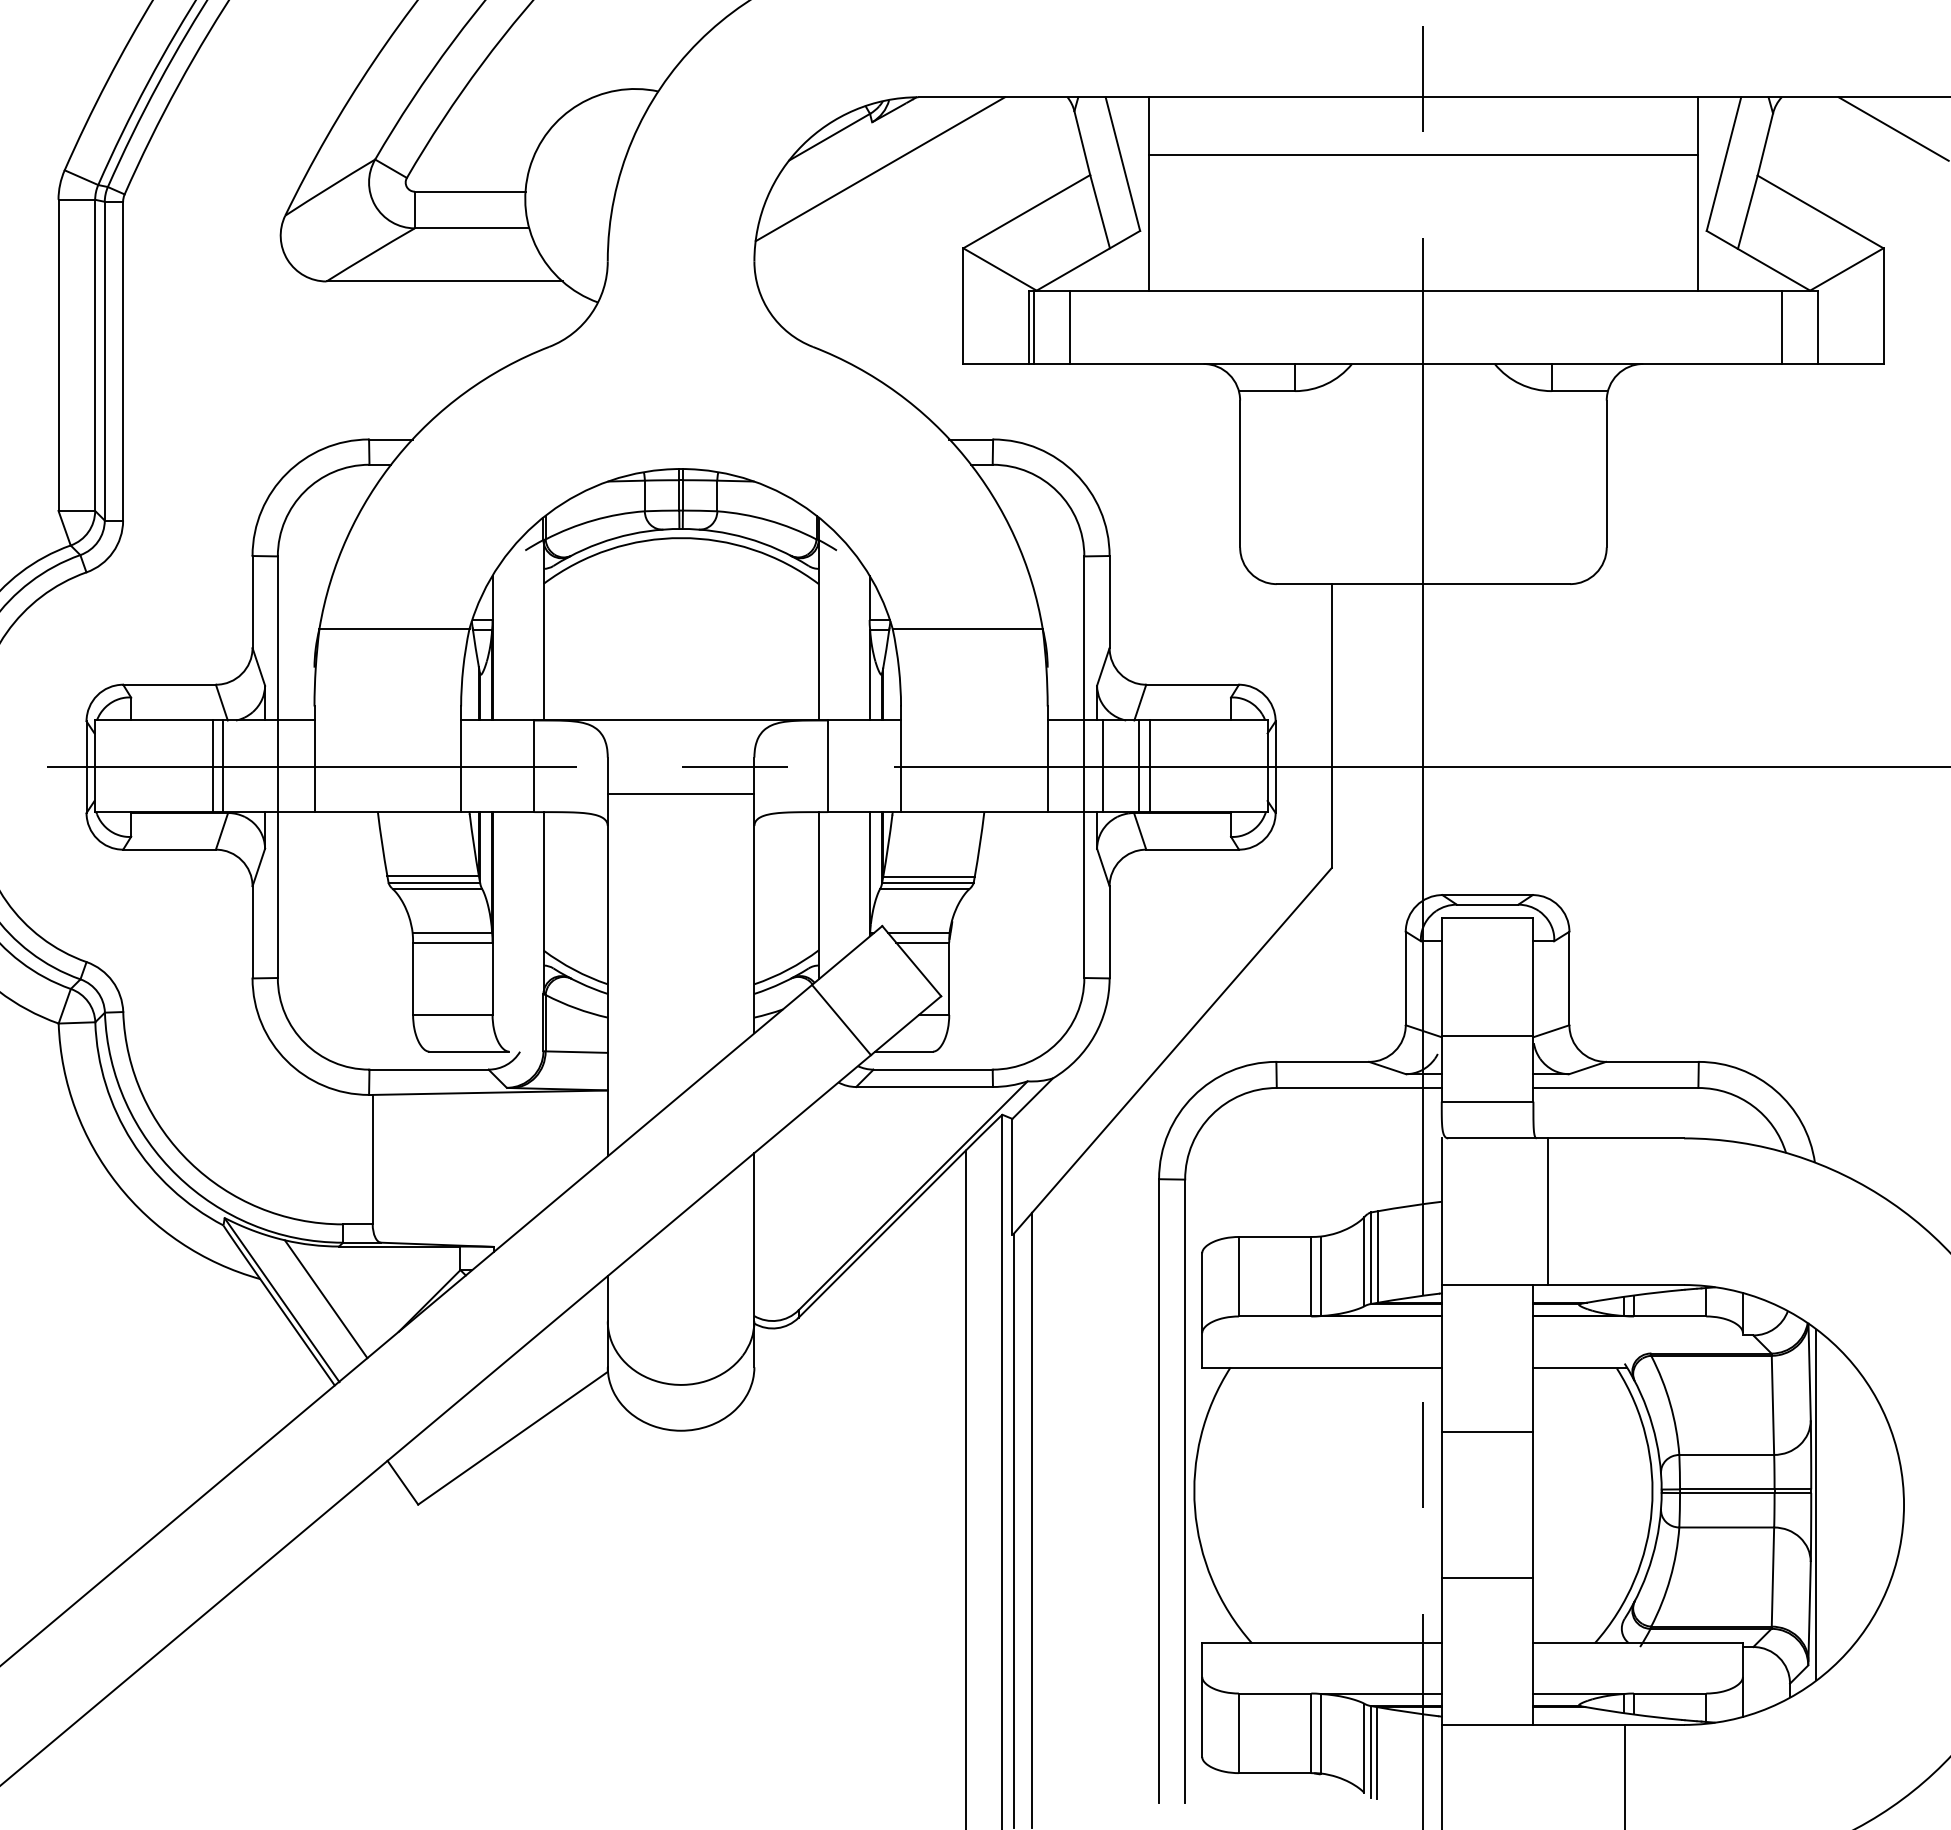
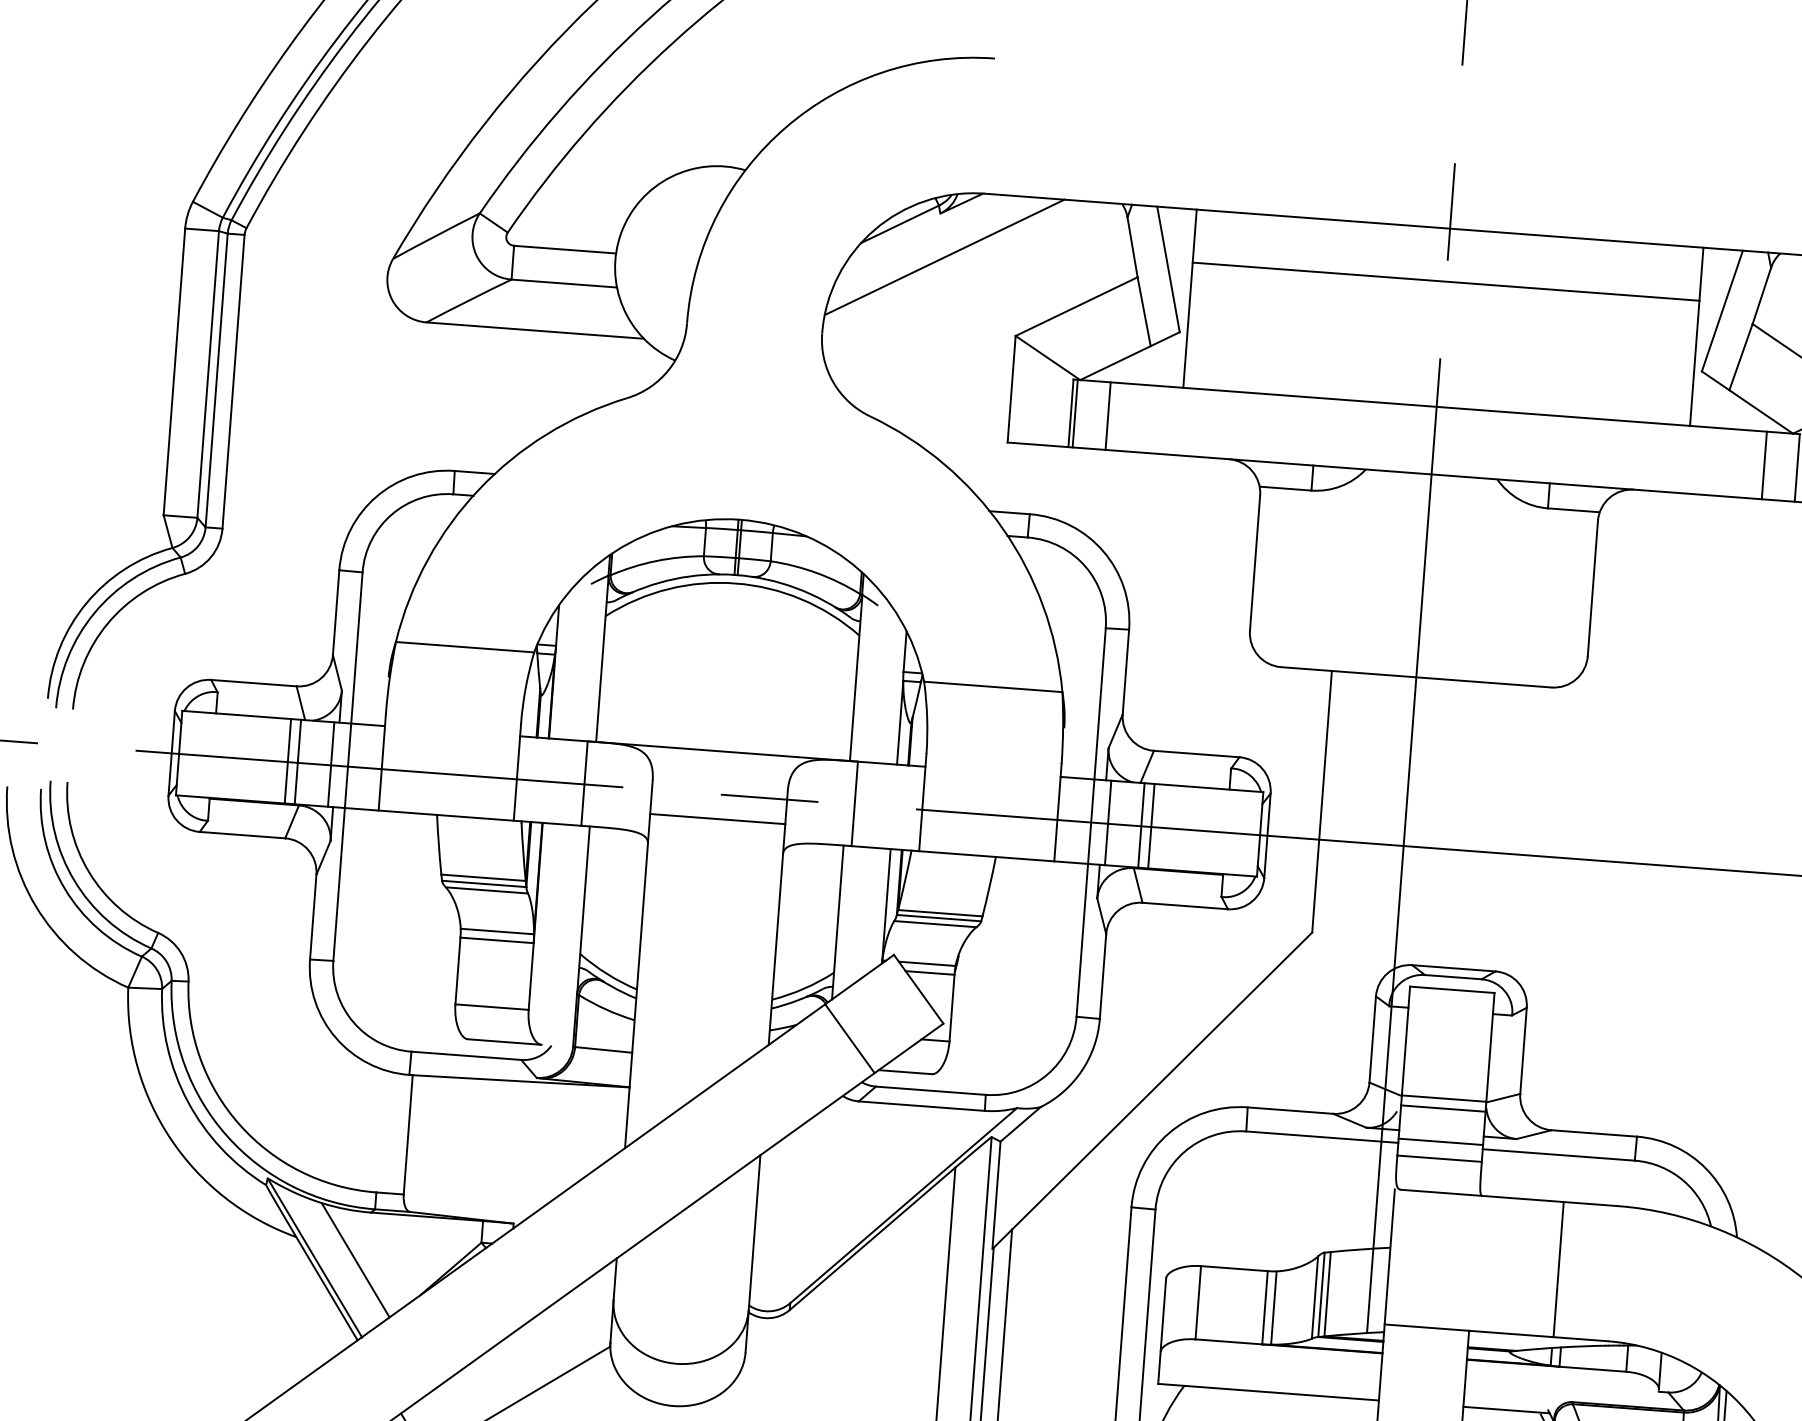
line: (259, 766) -> (331, 764), added
line: (1487, 1047) -> (1443, 1108), added
line: (1487, 1083) -> (1440, 1141), added
line: (1548, 1211) -> (1559, 1269), moved

